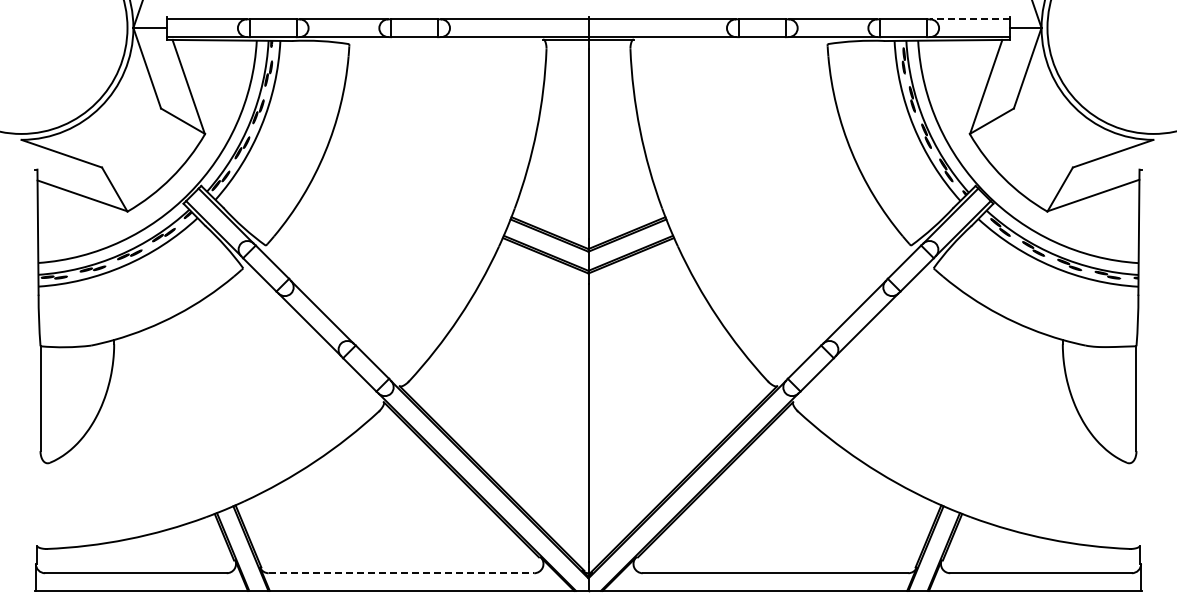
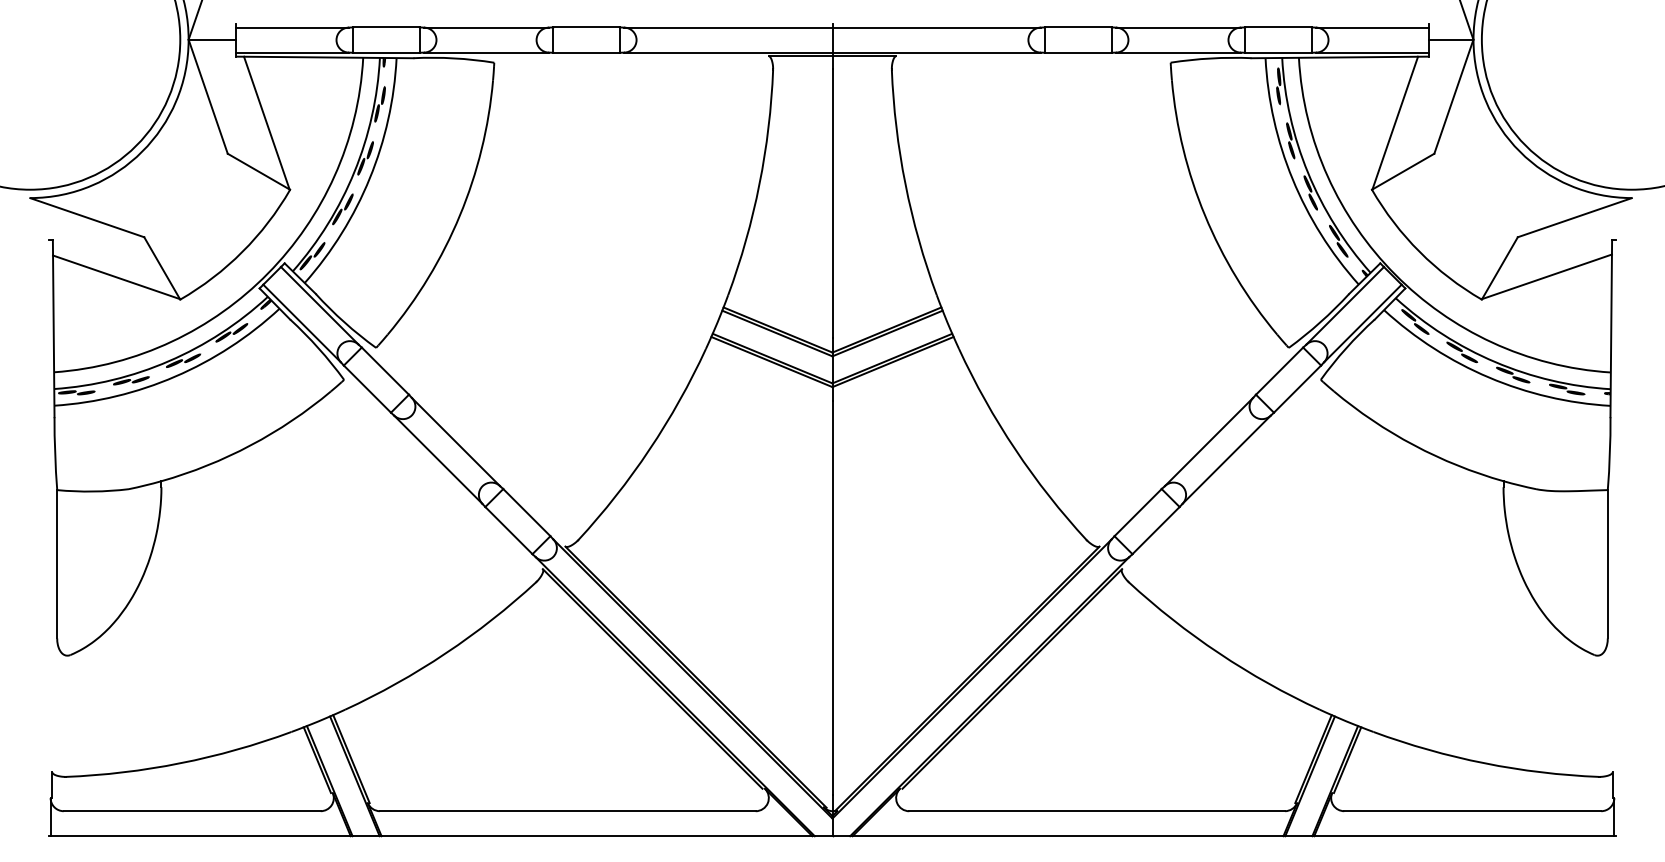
line: (970, 19) -> (1372, 27), dashed -> solid
line: (401, 573) -> (567, 811), dashed -> solid

